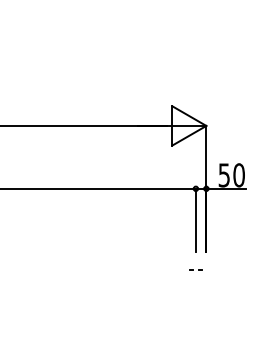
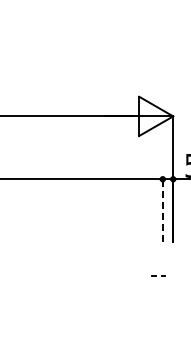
line: (195, 220) -> (162, 210), solid -> dashed
line: (193, 269) -> (156, 274), moved

